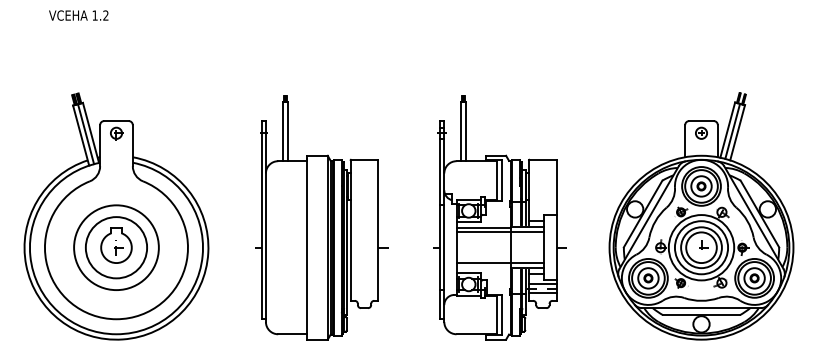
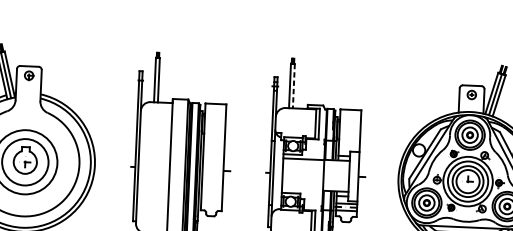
line: (466, 132) -> (294, 86), solid -> dashed
line: (500, 232) -> (316, 163), removed
line: (500, 263) -> (315, 186), removed

